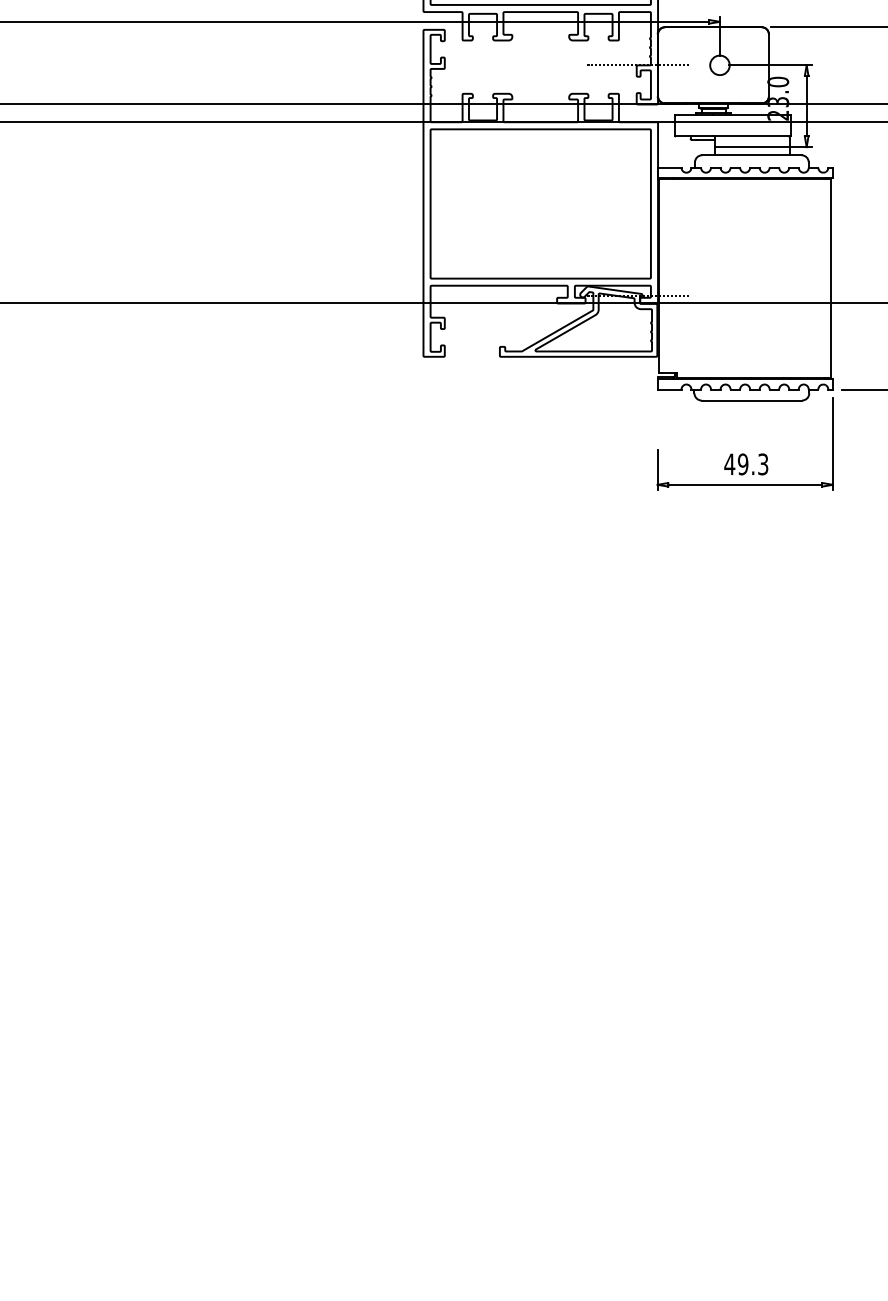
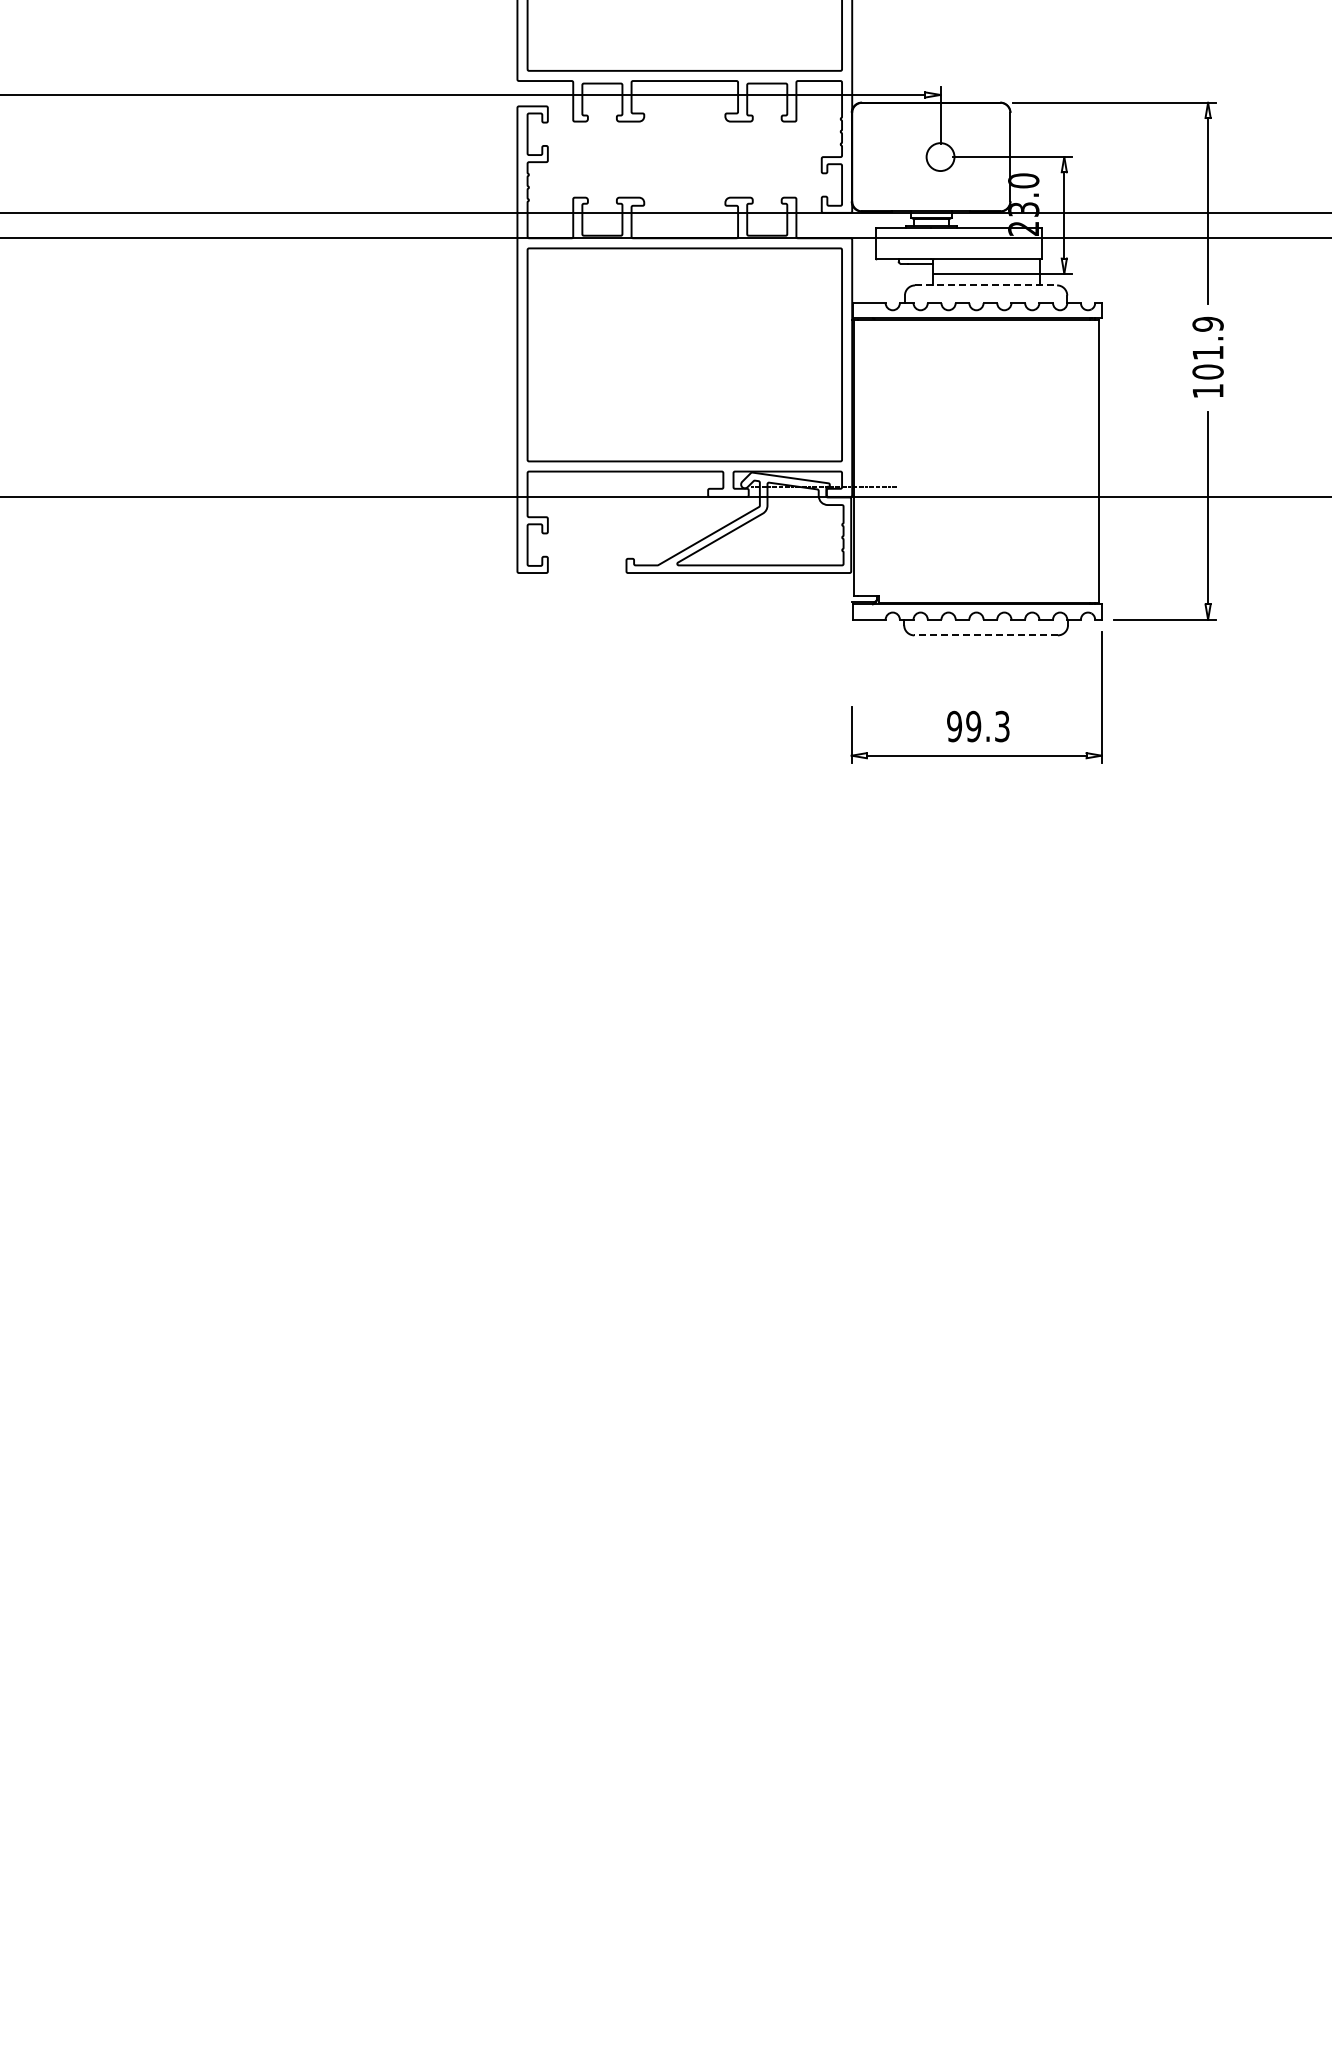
line: (637, 65) -> (823, 157), removed
line: (752, 155) -> (986, 285), solid -> dashed
line: (752, 400) -> (986, 635), solid -> dashed
text: (729, 464) -> (954, 726), 49.3 -> 99.3

